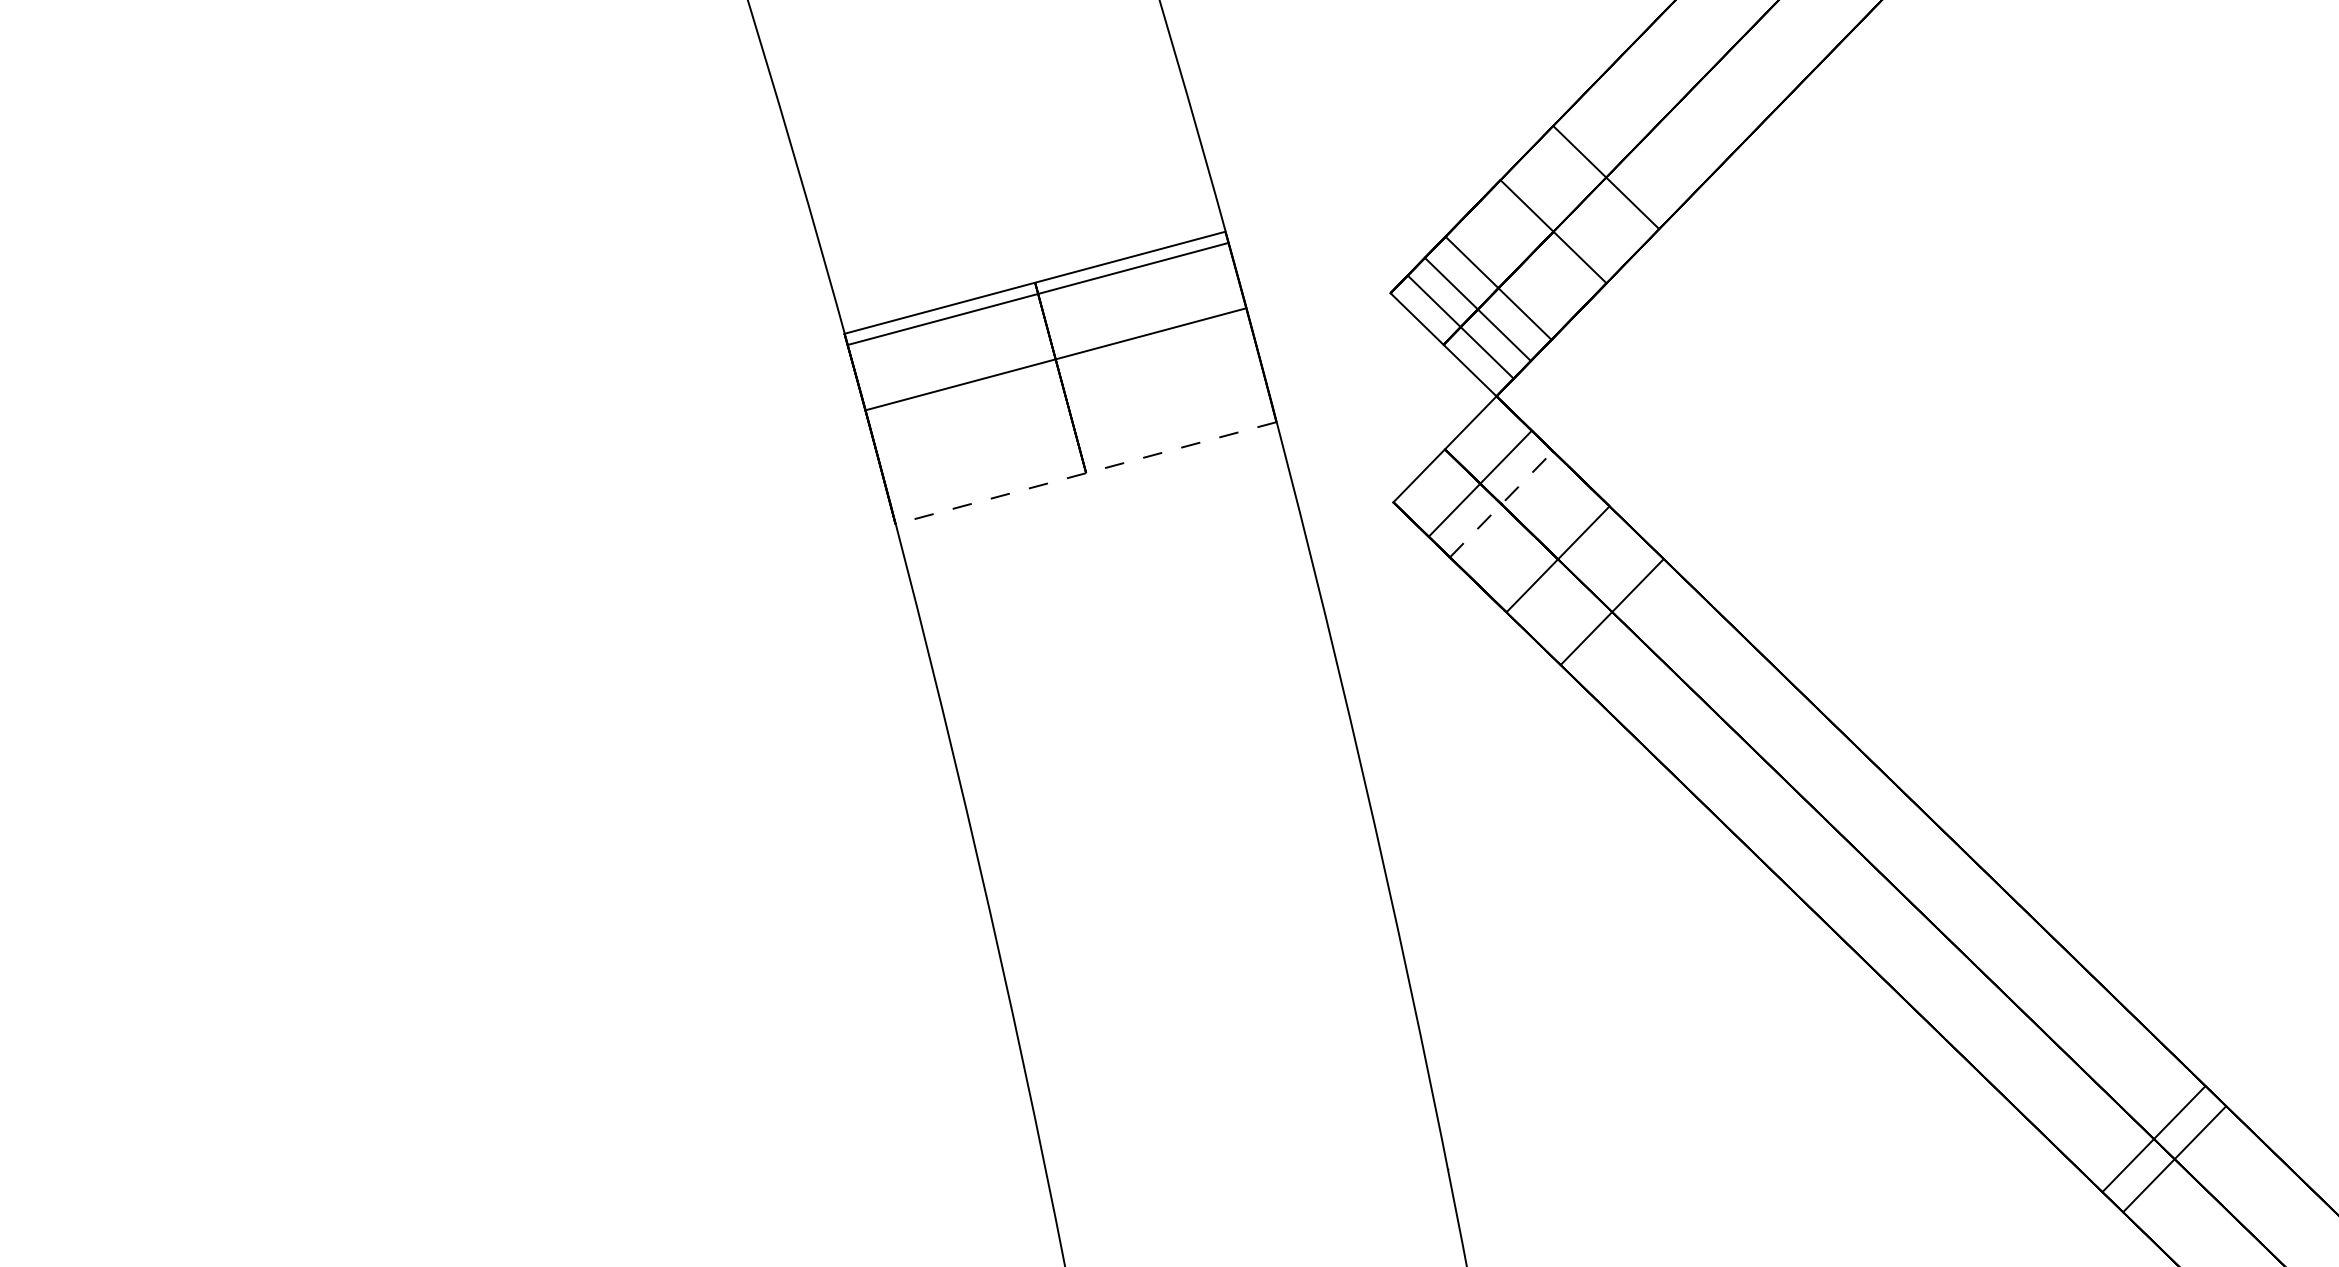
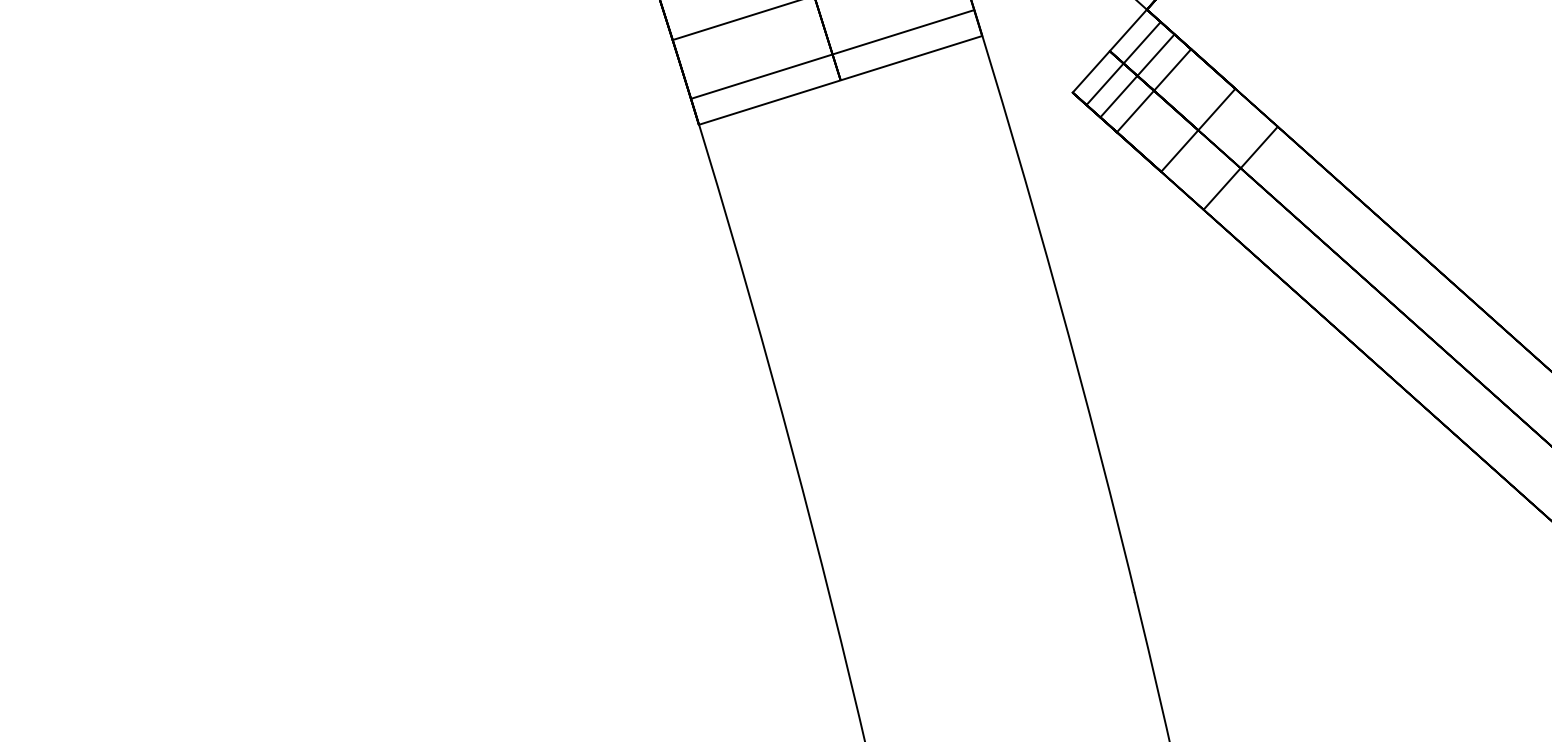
line: (1076, 438) -> (832, 54), added
line: (1462, 466) -> (1123, 63), added
line: (1085, 473) -> (840, 80), dashed -> solid
line: (1501, 504) -> (1154, 90), dashed -> solid

